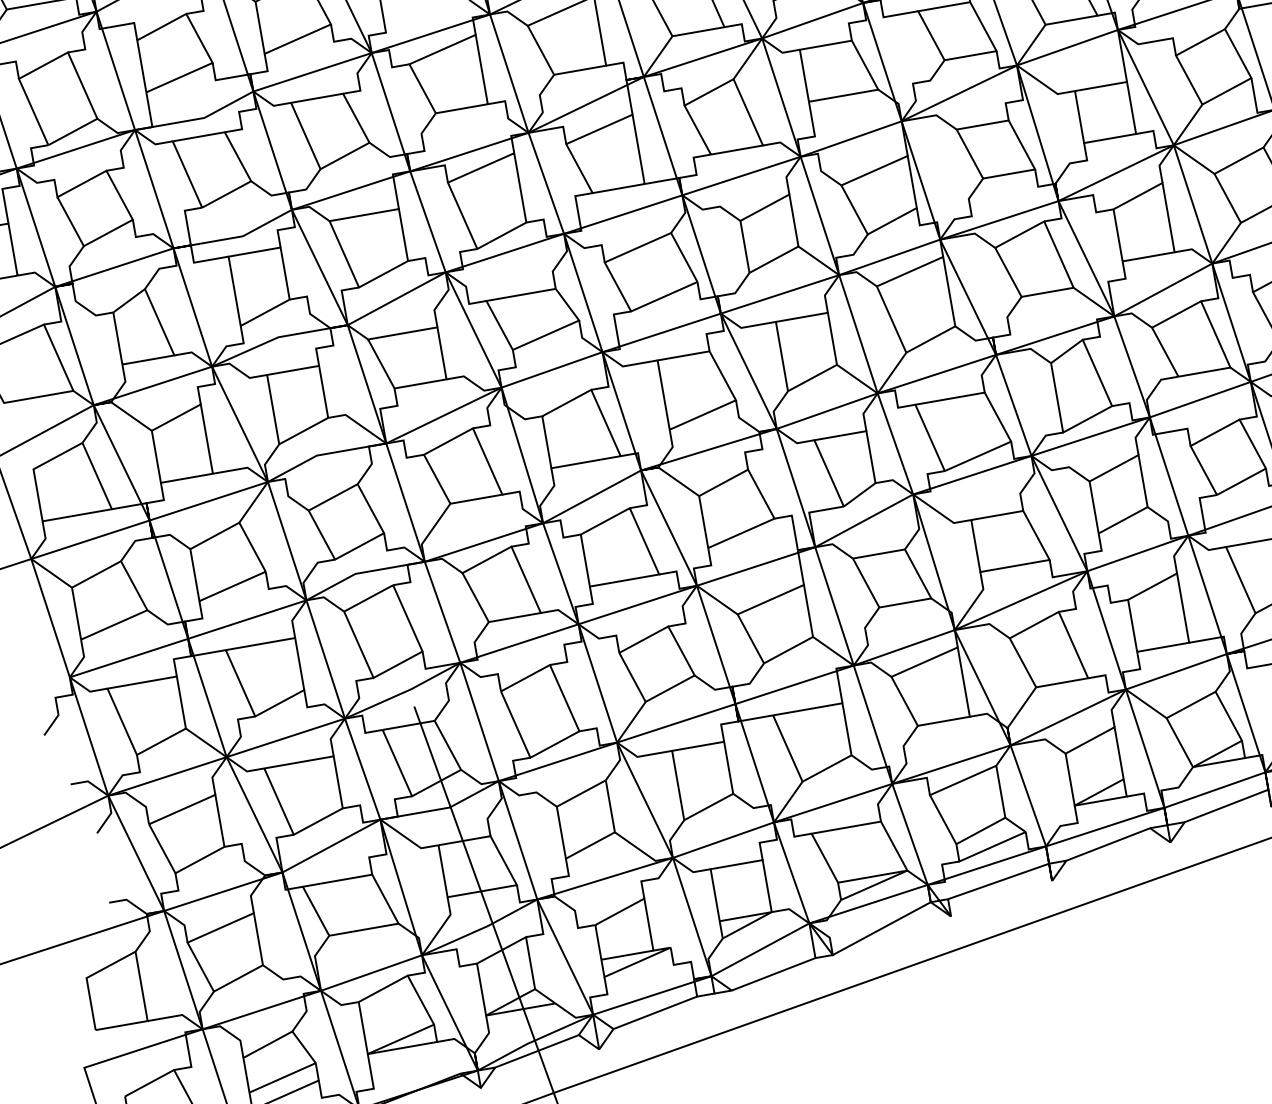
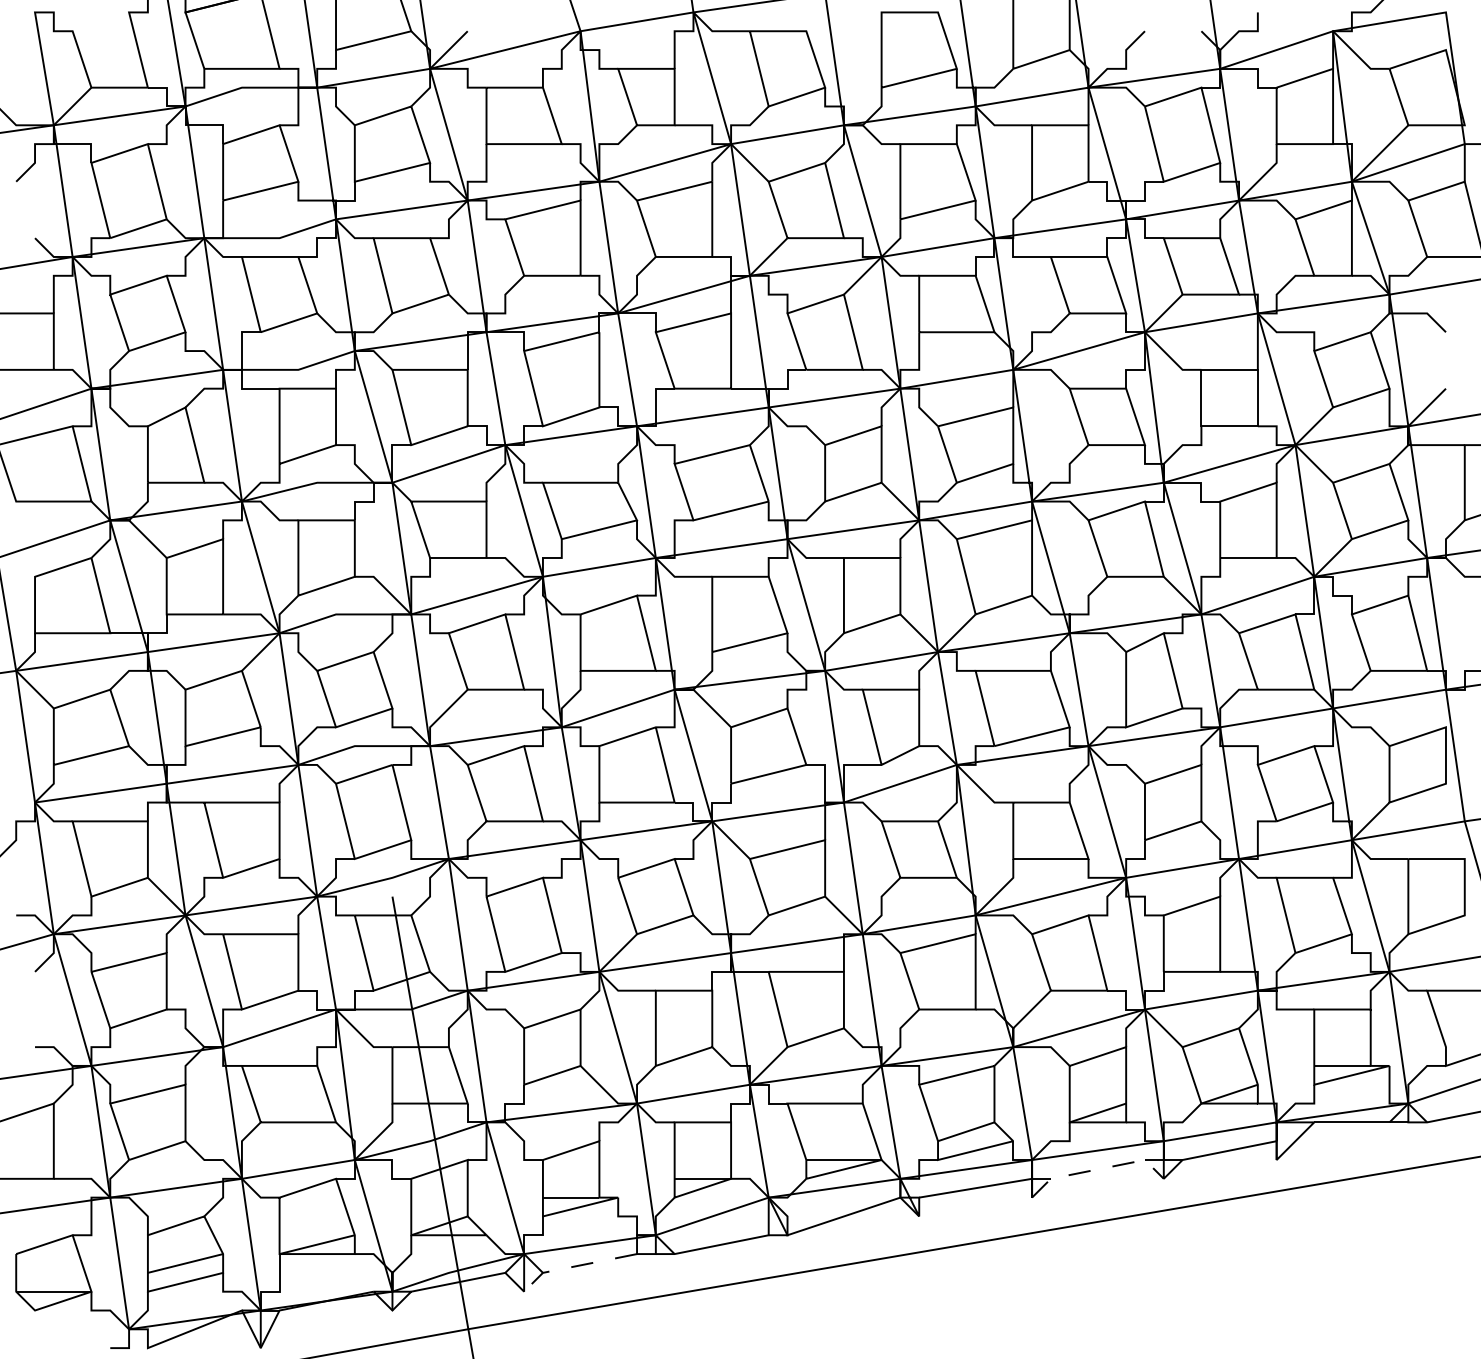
line: (1107, 844) -> (1097, 1169), solid -> dashed
line: (643, 1017) -> (576, 1266), solid -> dashed

